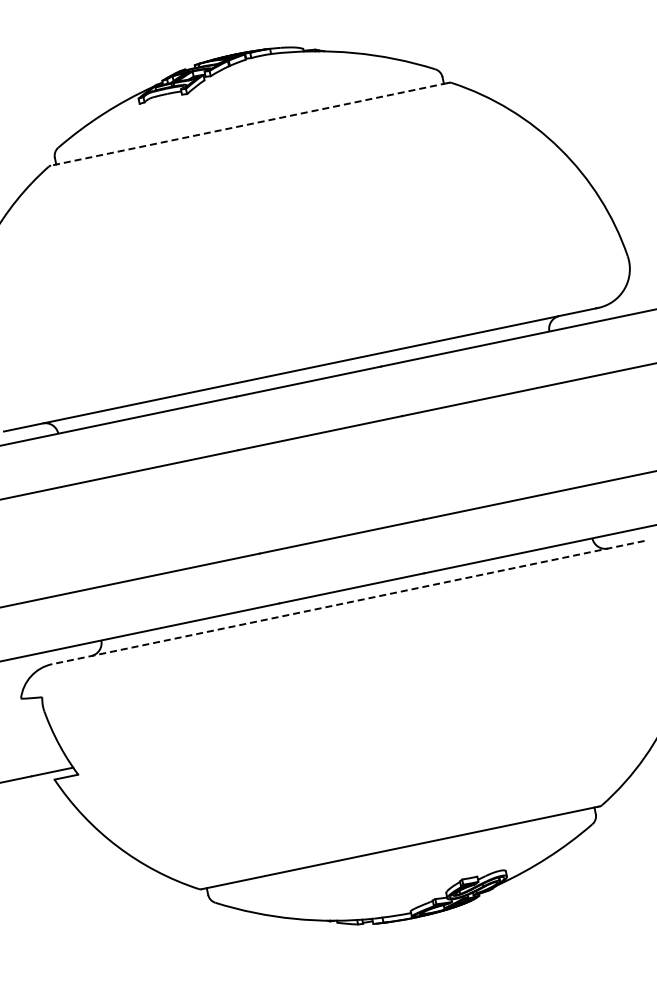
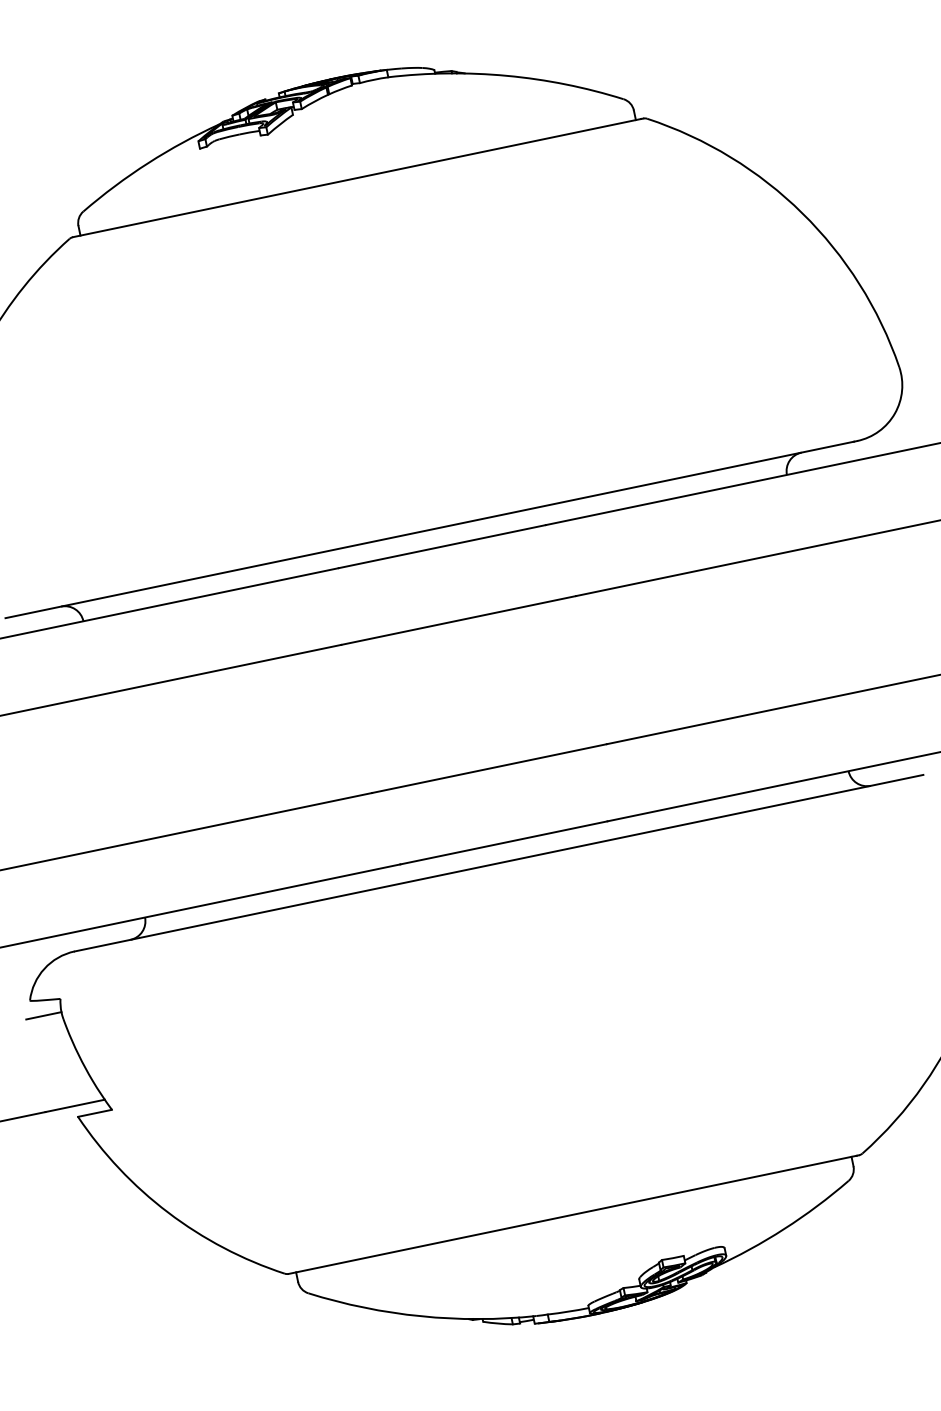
line: (249, 124) -> (357, 178), dashed -> solid
line: (347, 602) -> (497, 863), dashed -> solid
line: (30, 708) -> (43, 1014), added

